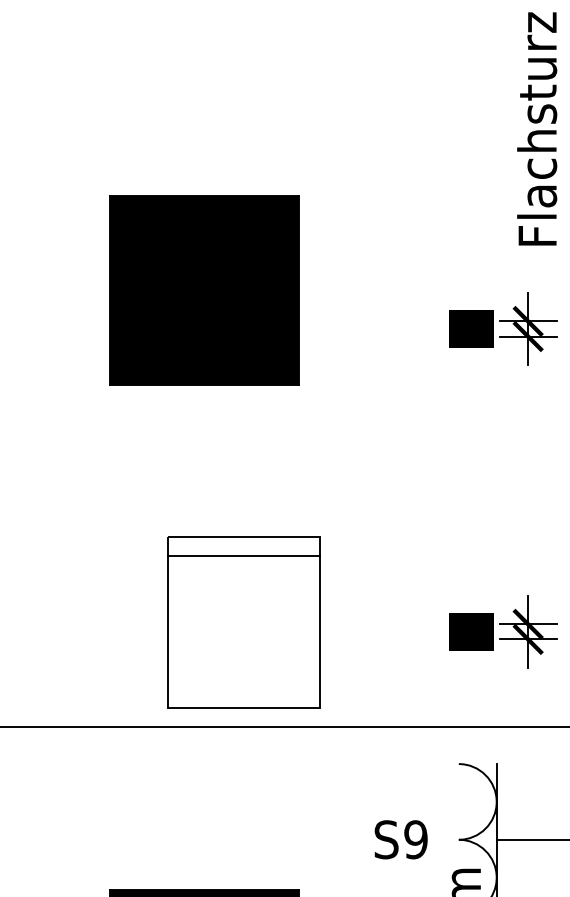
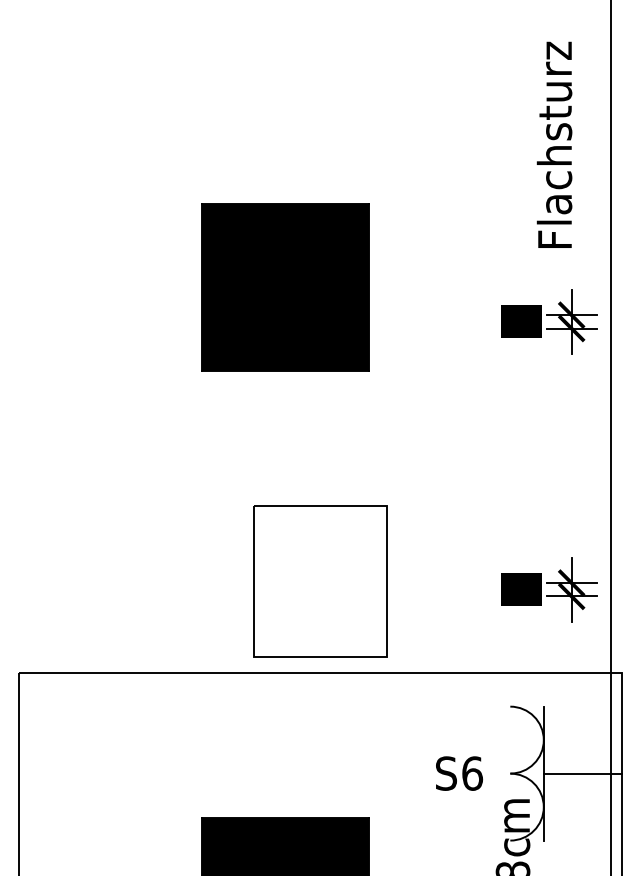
text: (537, 128) -> (554, 144), moved
line: (244, 555) -> (320, 522), removed
text: (416, 839) -> (472, 773), S9 -> S6

